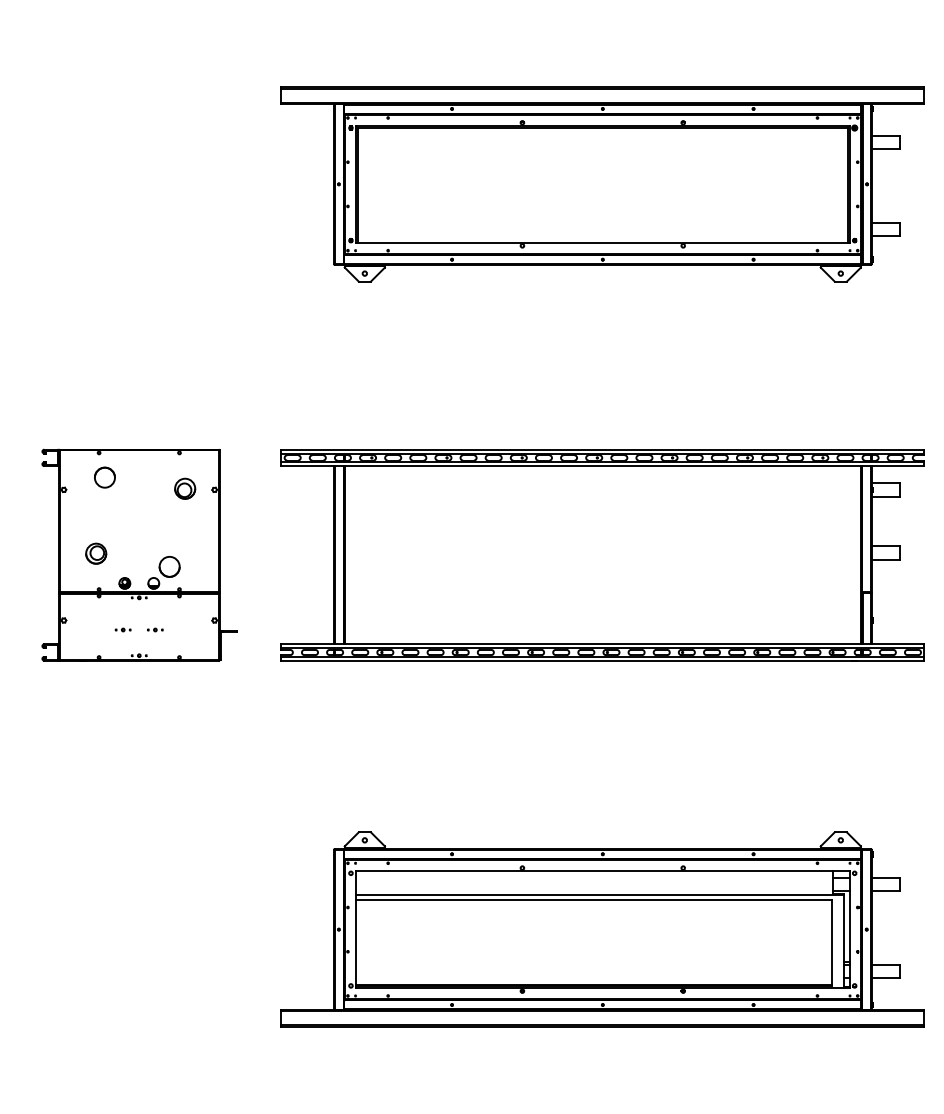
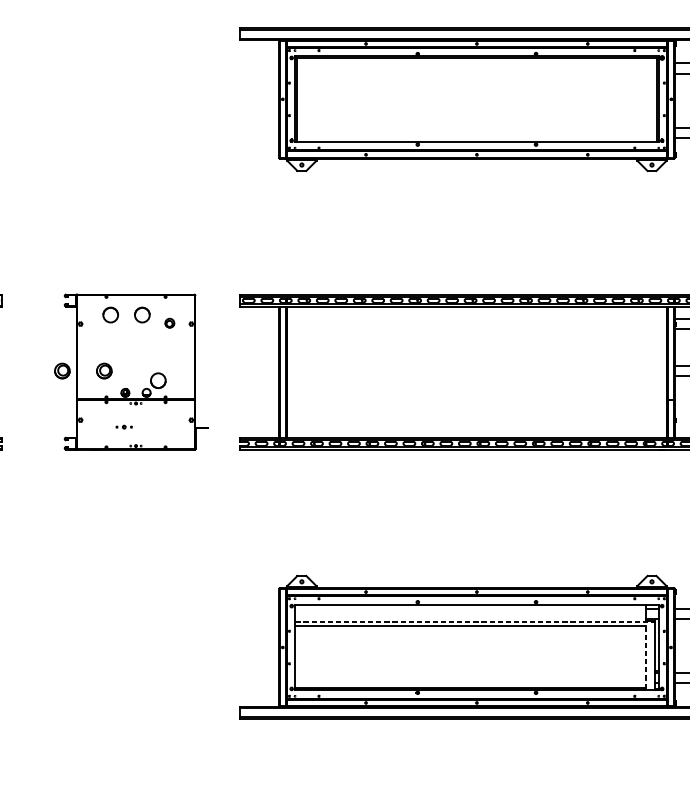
circle: (147, 477) -> (142, 314), added
part: (185, 488) -> (169, 323), size x0.6
part: (39, 553) -> (62, 370), added
part: (122, 629) -> (123, 426), size x1.4
part: (155, 629) -> (147, 426), removed
line: (600, 894) -> (475, 621), solid -> dashed
line: (832, 942) -> (645, 656), solid -> dashed

